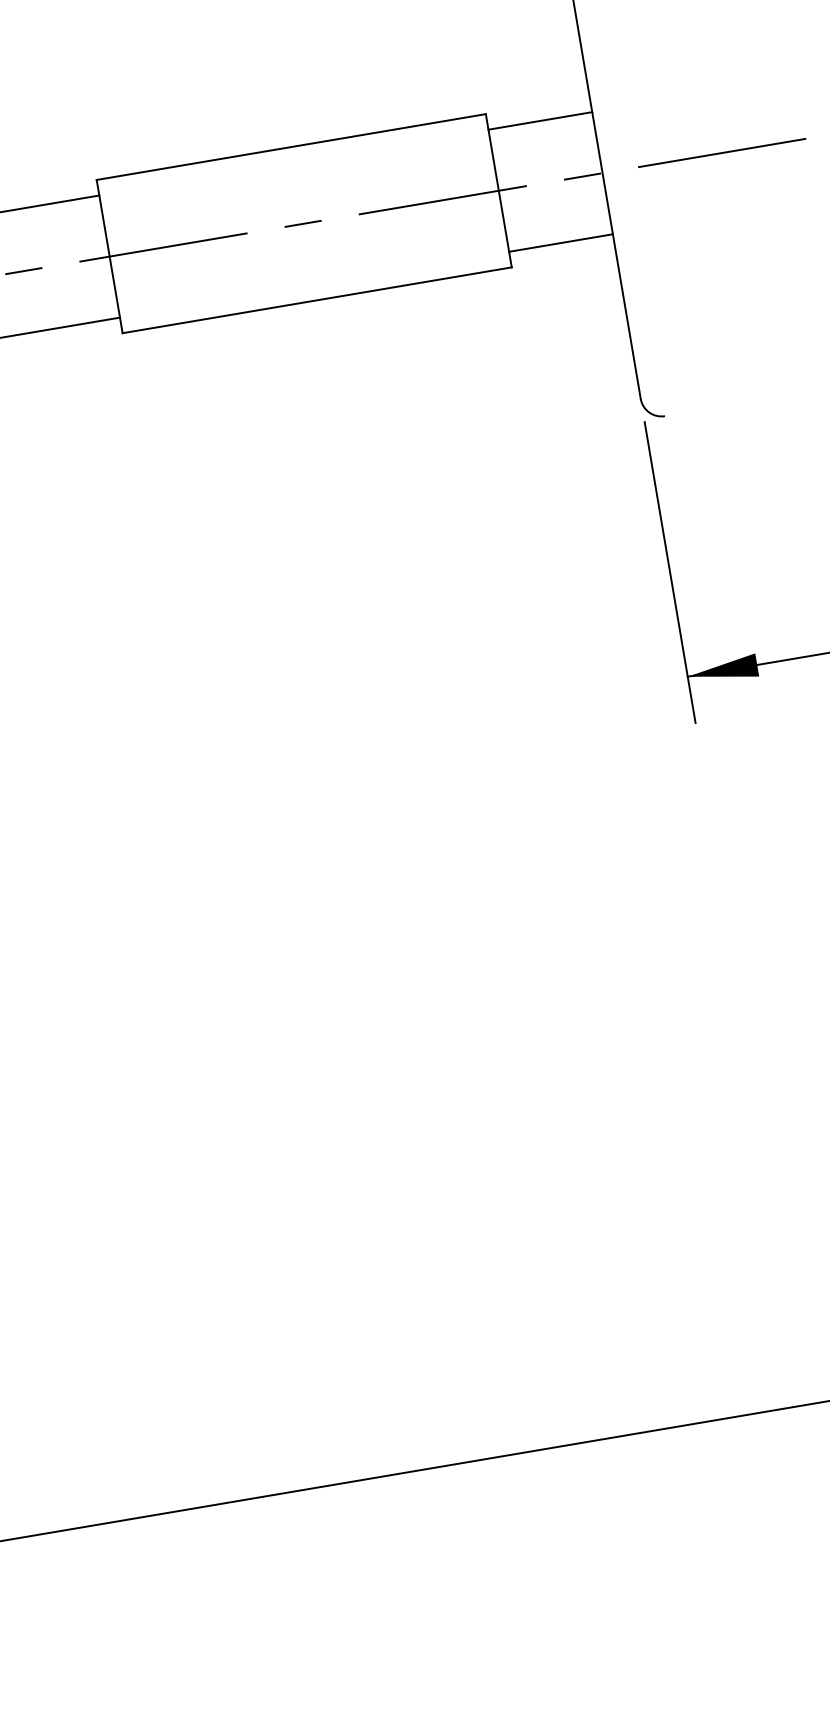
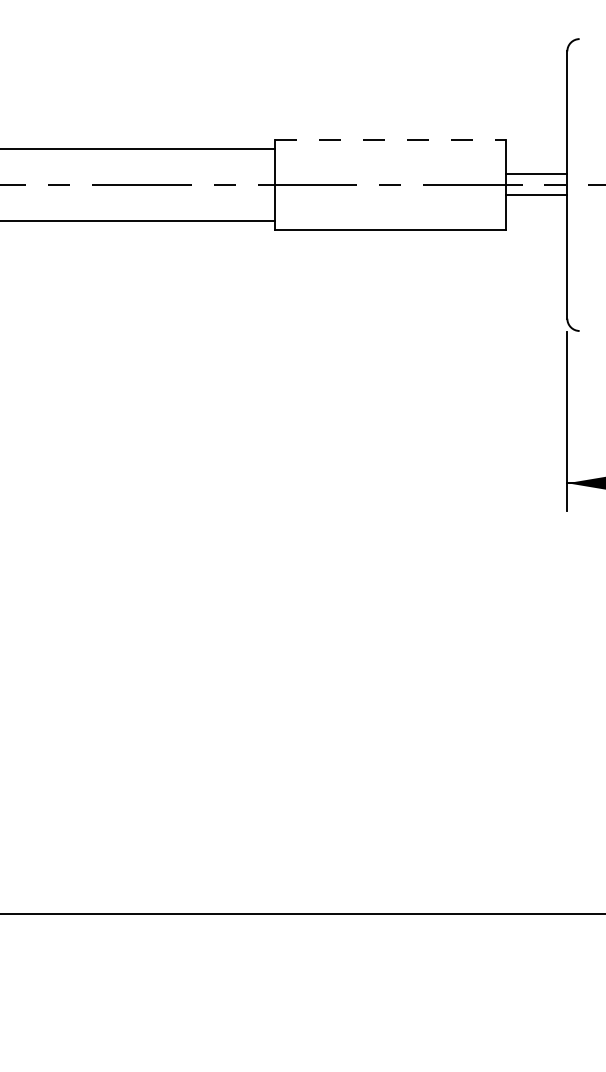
line: (540, 120) -> (536, 173), moved
line: (292, 146) -> (391, 139), solid -> dashed
line: (560, 243) -> (536, 195), moved

